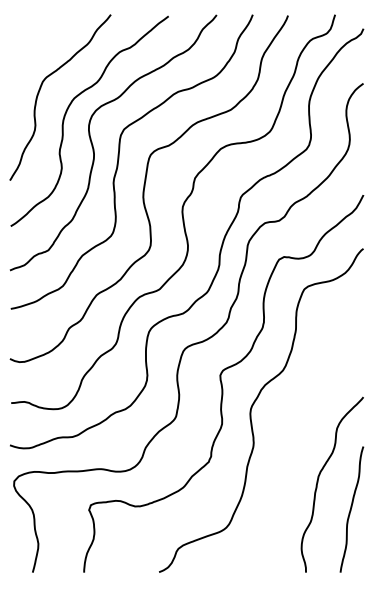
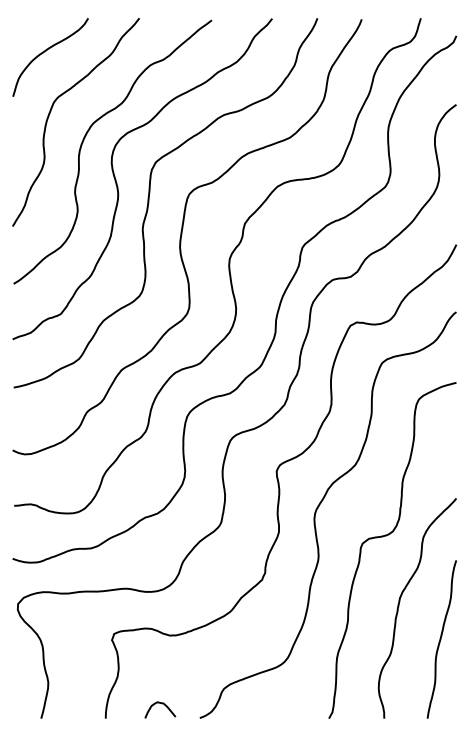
curve: (36, 41) -> (45, 51), added
curve: (308, 427) -> (387, 536), added
curve: (128, 561) -> (161, 704), added

